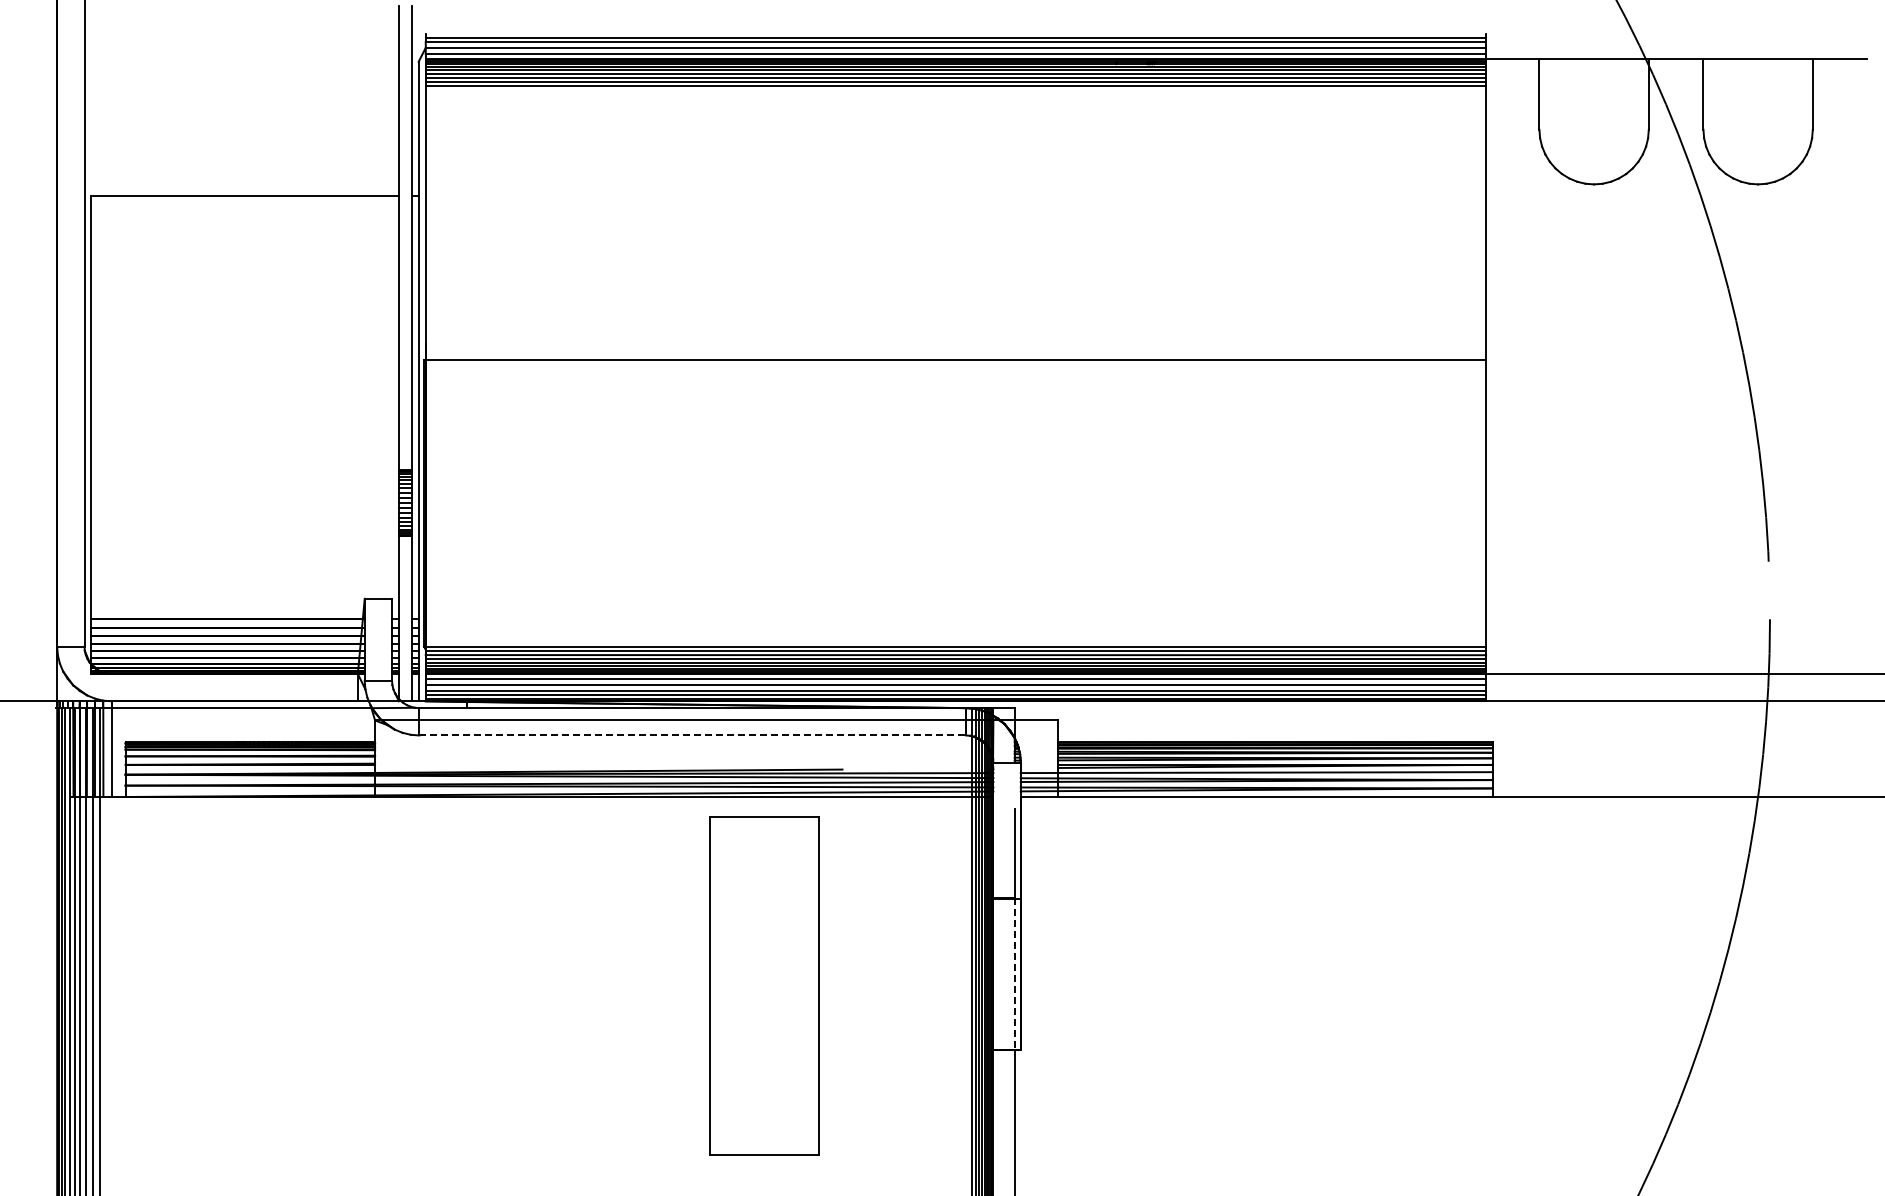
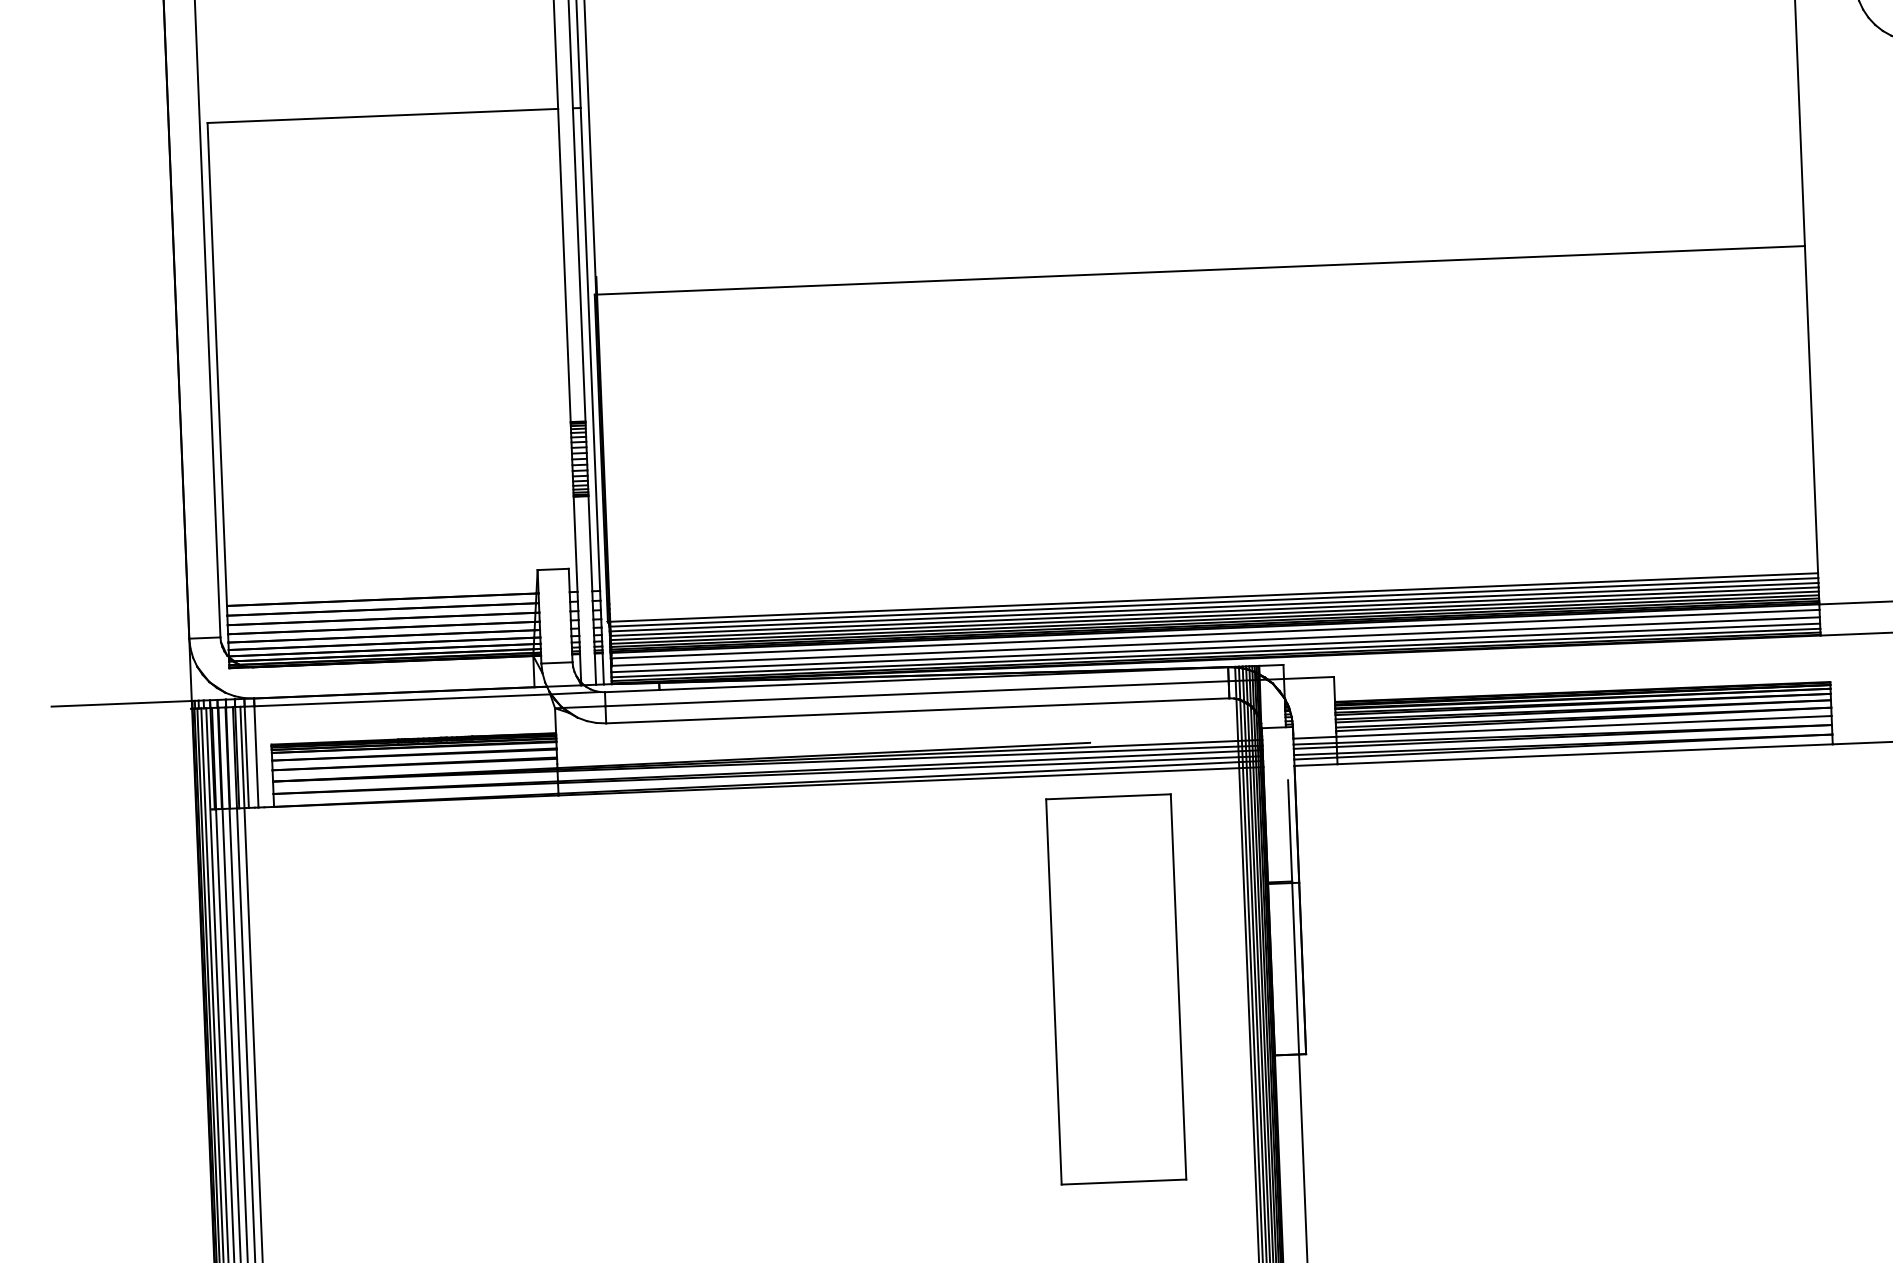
line: (693, 735) -> (918, 710), dashed -> solid
line: (1014, 973) -> (1295, 967), dashed -> solid
part: (764, 985) -> (1115, 988), moved

